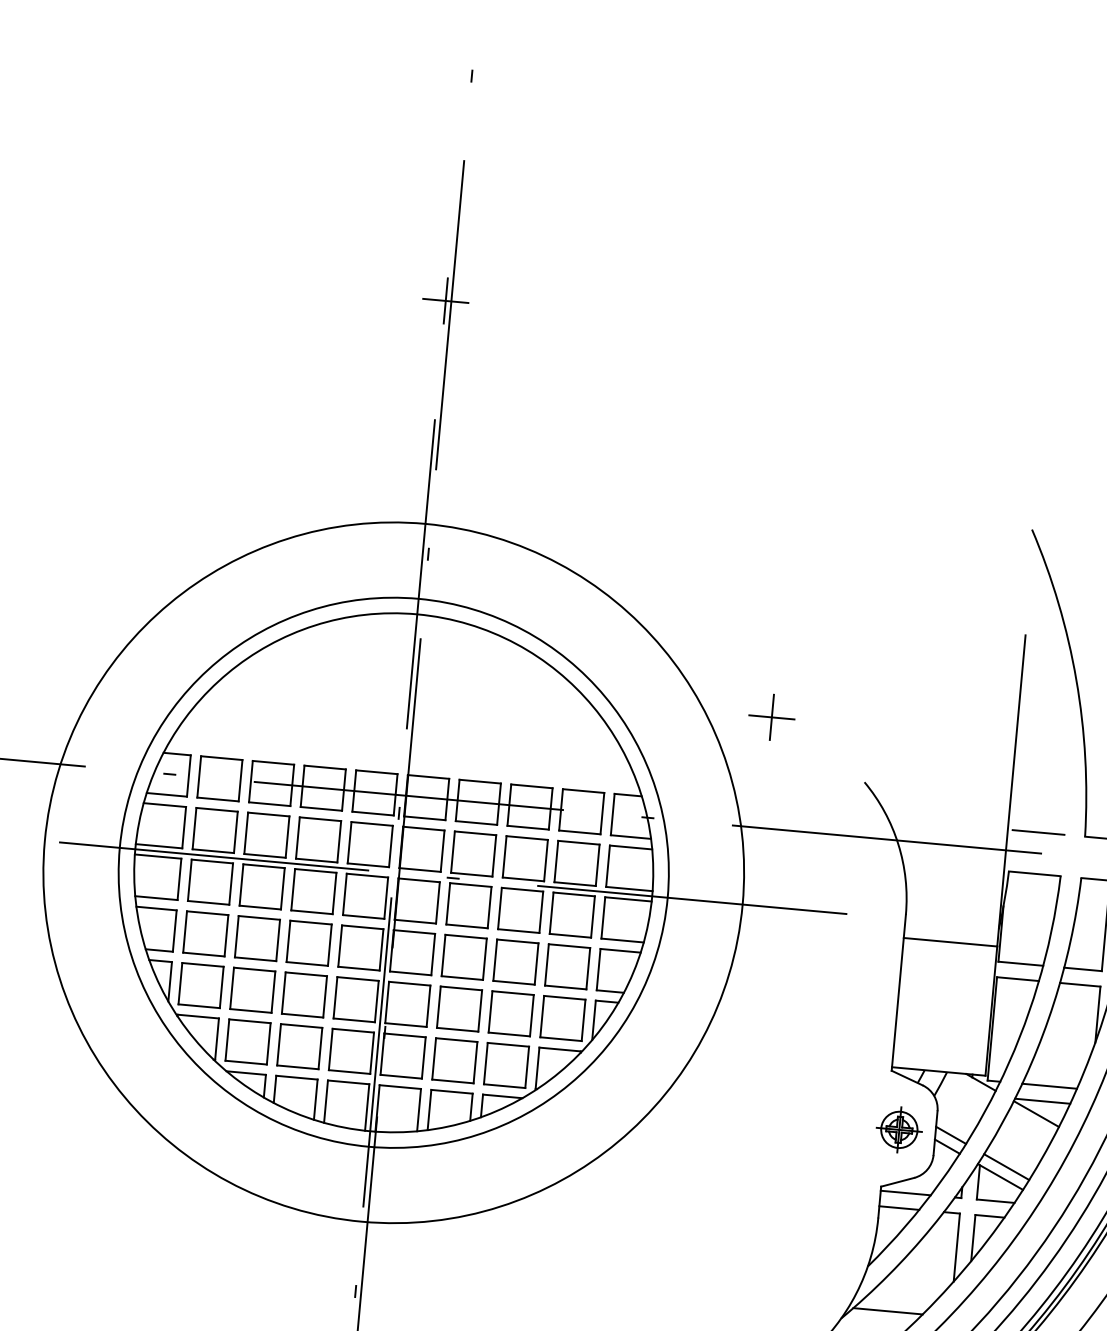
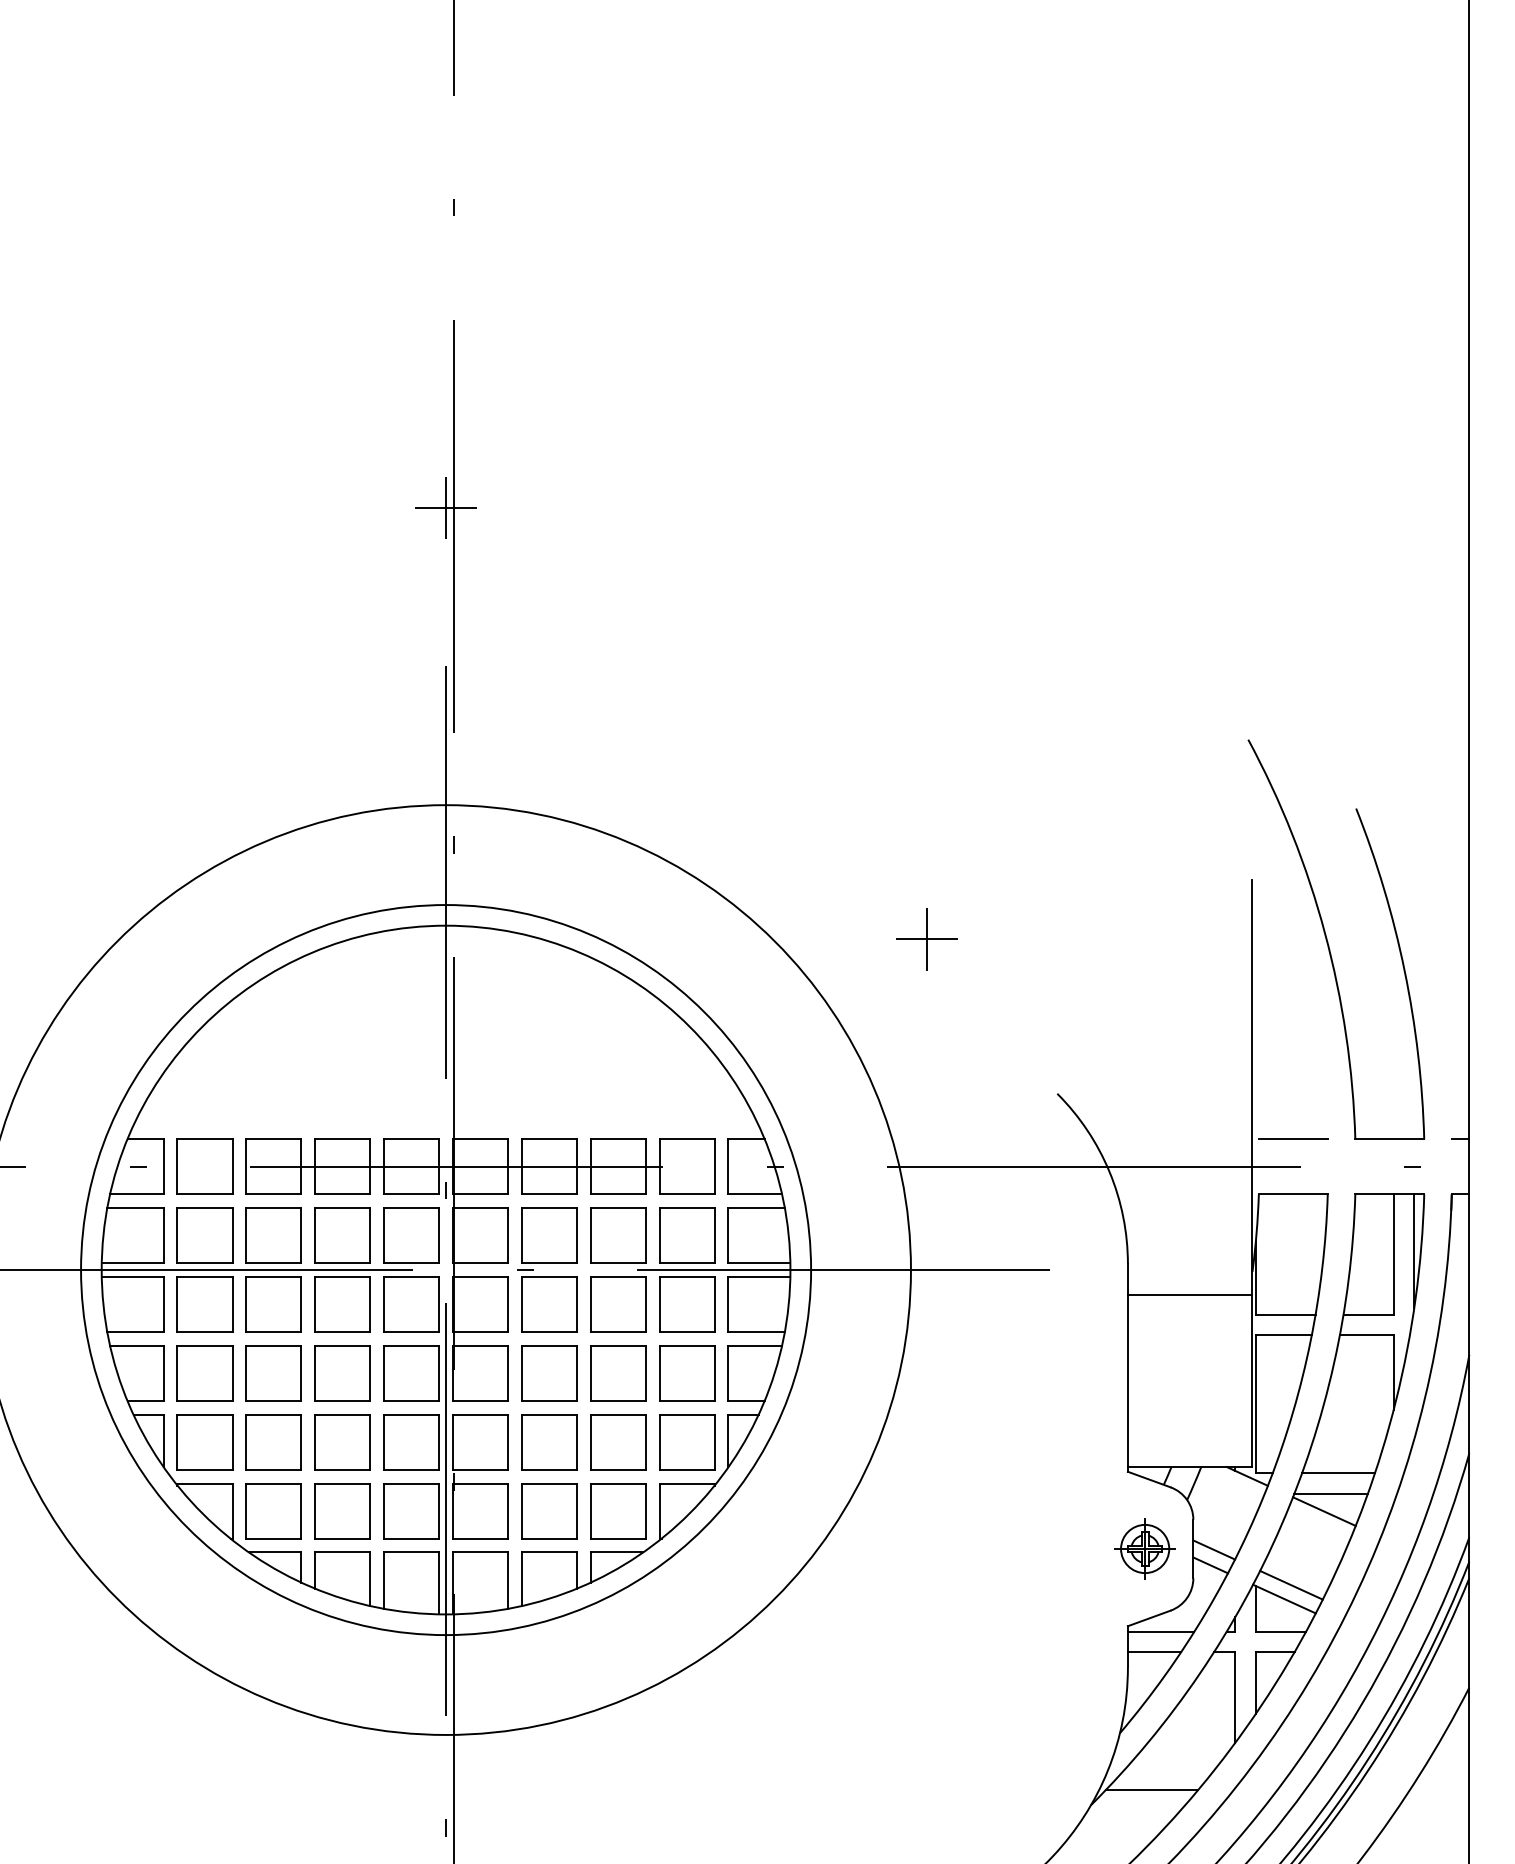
part: (771, 717) -> (926, 939), moved

